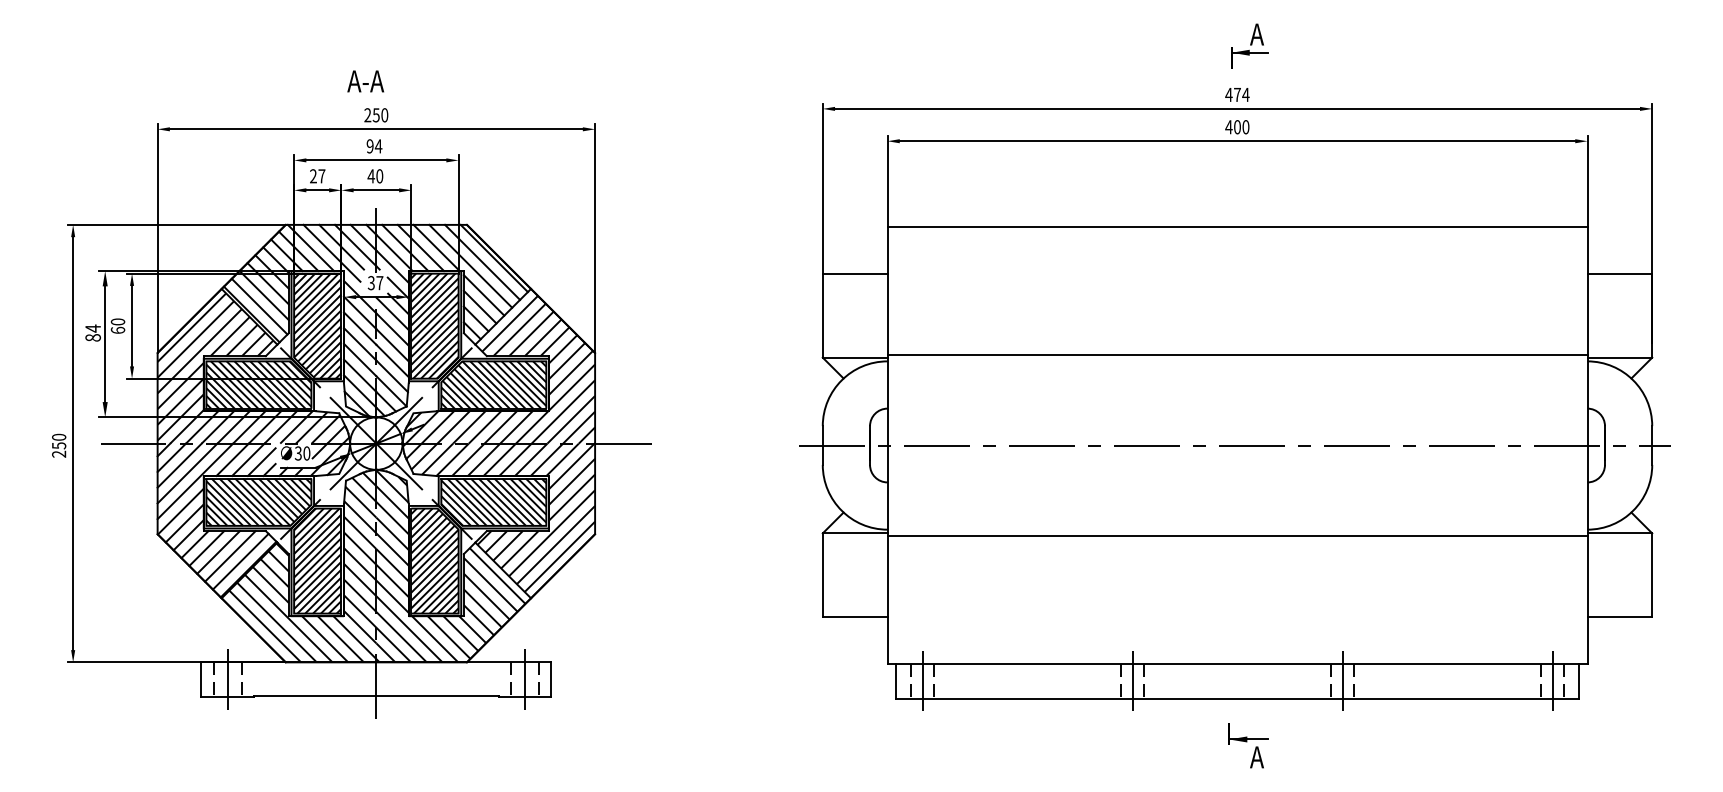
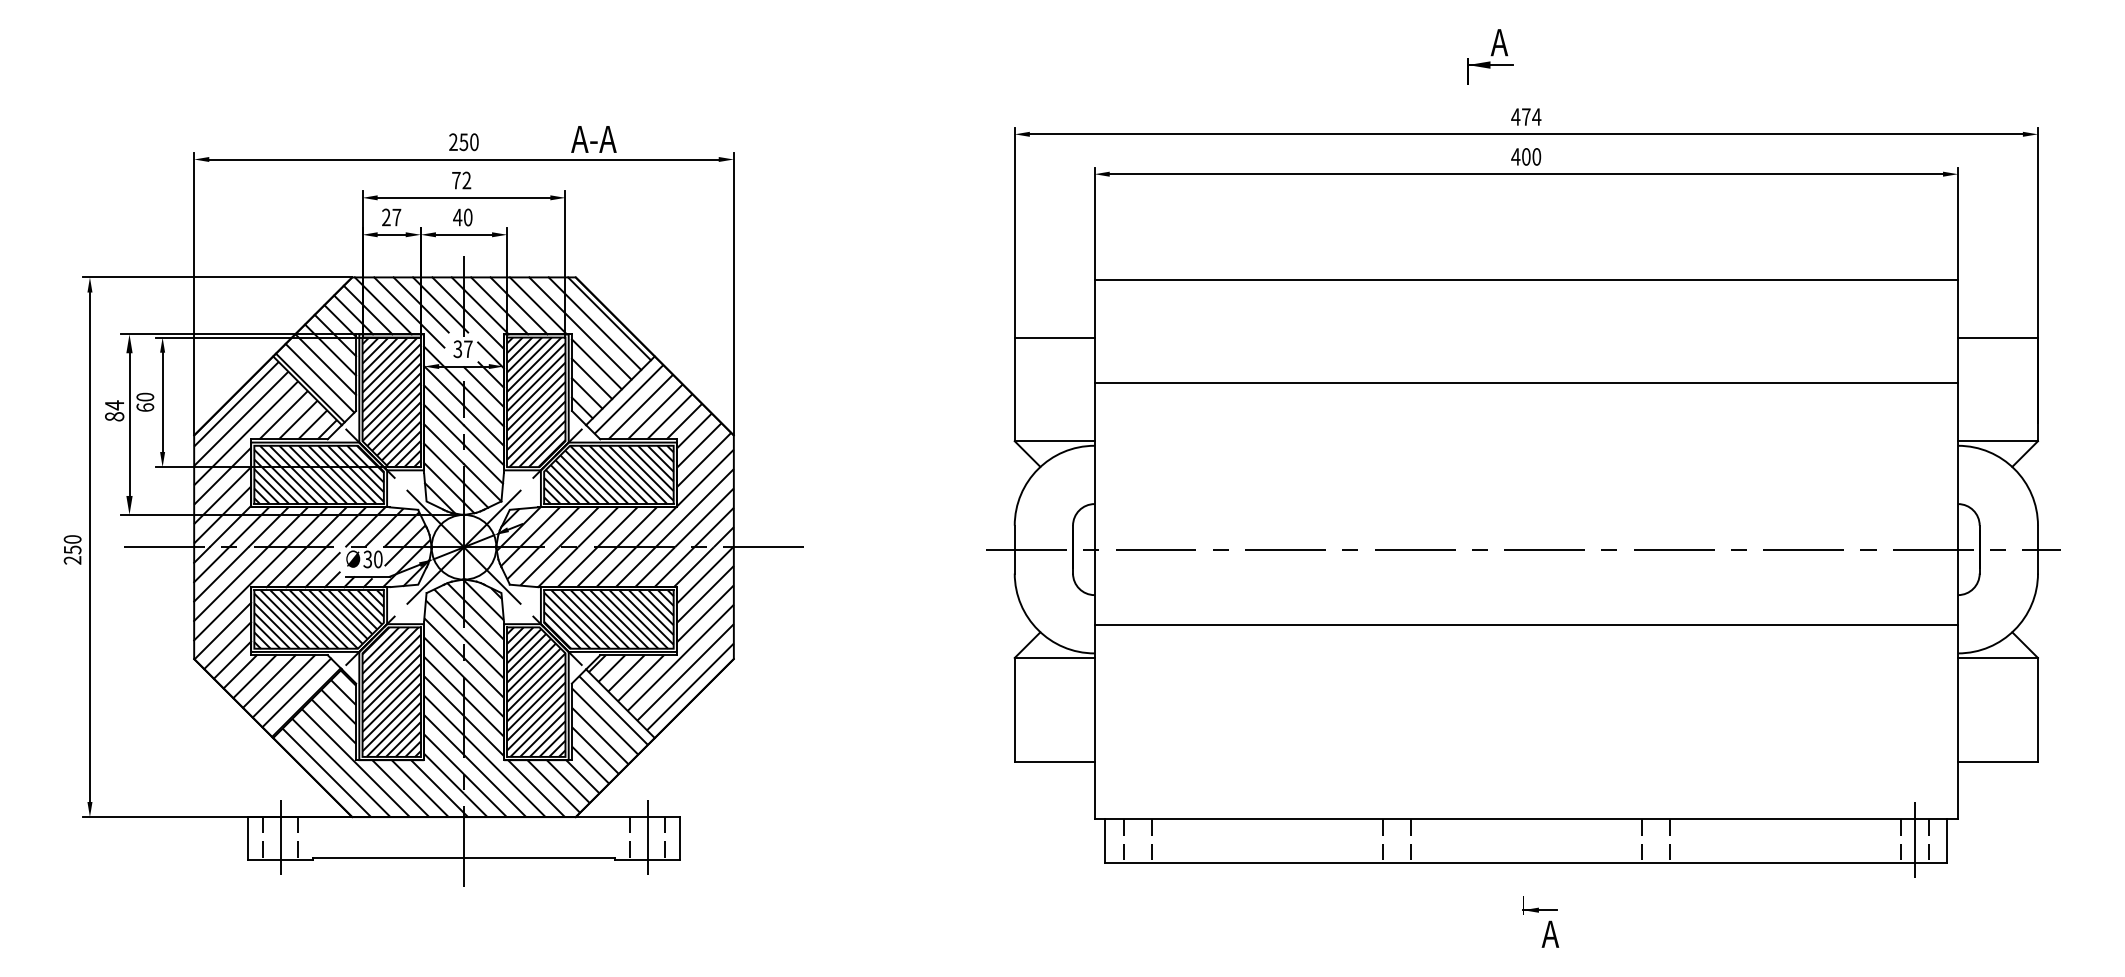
part: (1249, 45) -> (1490, 56), moved
text: (365, 81) -> (593, 139), moved
text: (374, 146) -> (461, 180), 94 -> 72
line: (1237, 354) -> (1526, 382), moved
line: (1237, 536) -> (1526, 625), moved
line: (922, 680) -> (1137, 839), removed
line: (1132, 680) -> (1396, 839), removed
line: (1342, 680) -> (1655, 839), removed
part: (1248, 734) -> (1539, 905), size x0.7

